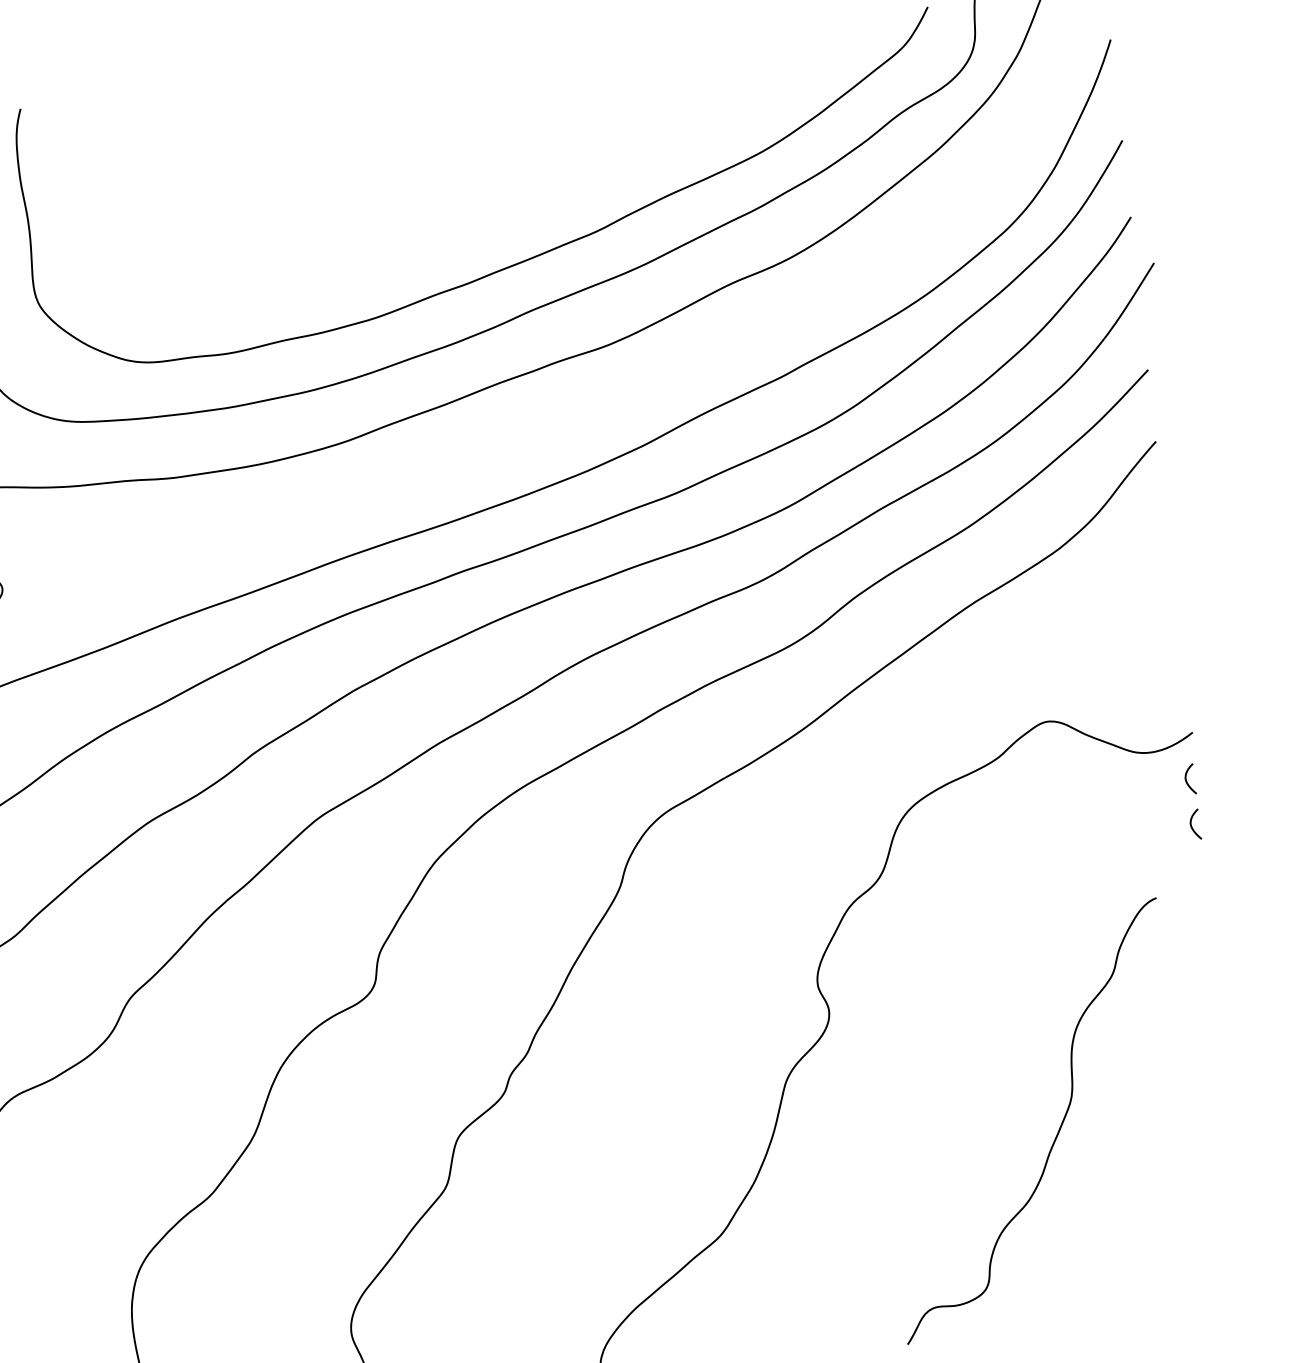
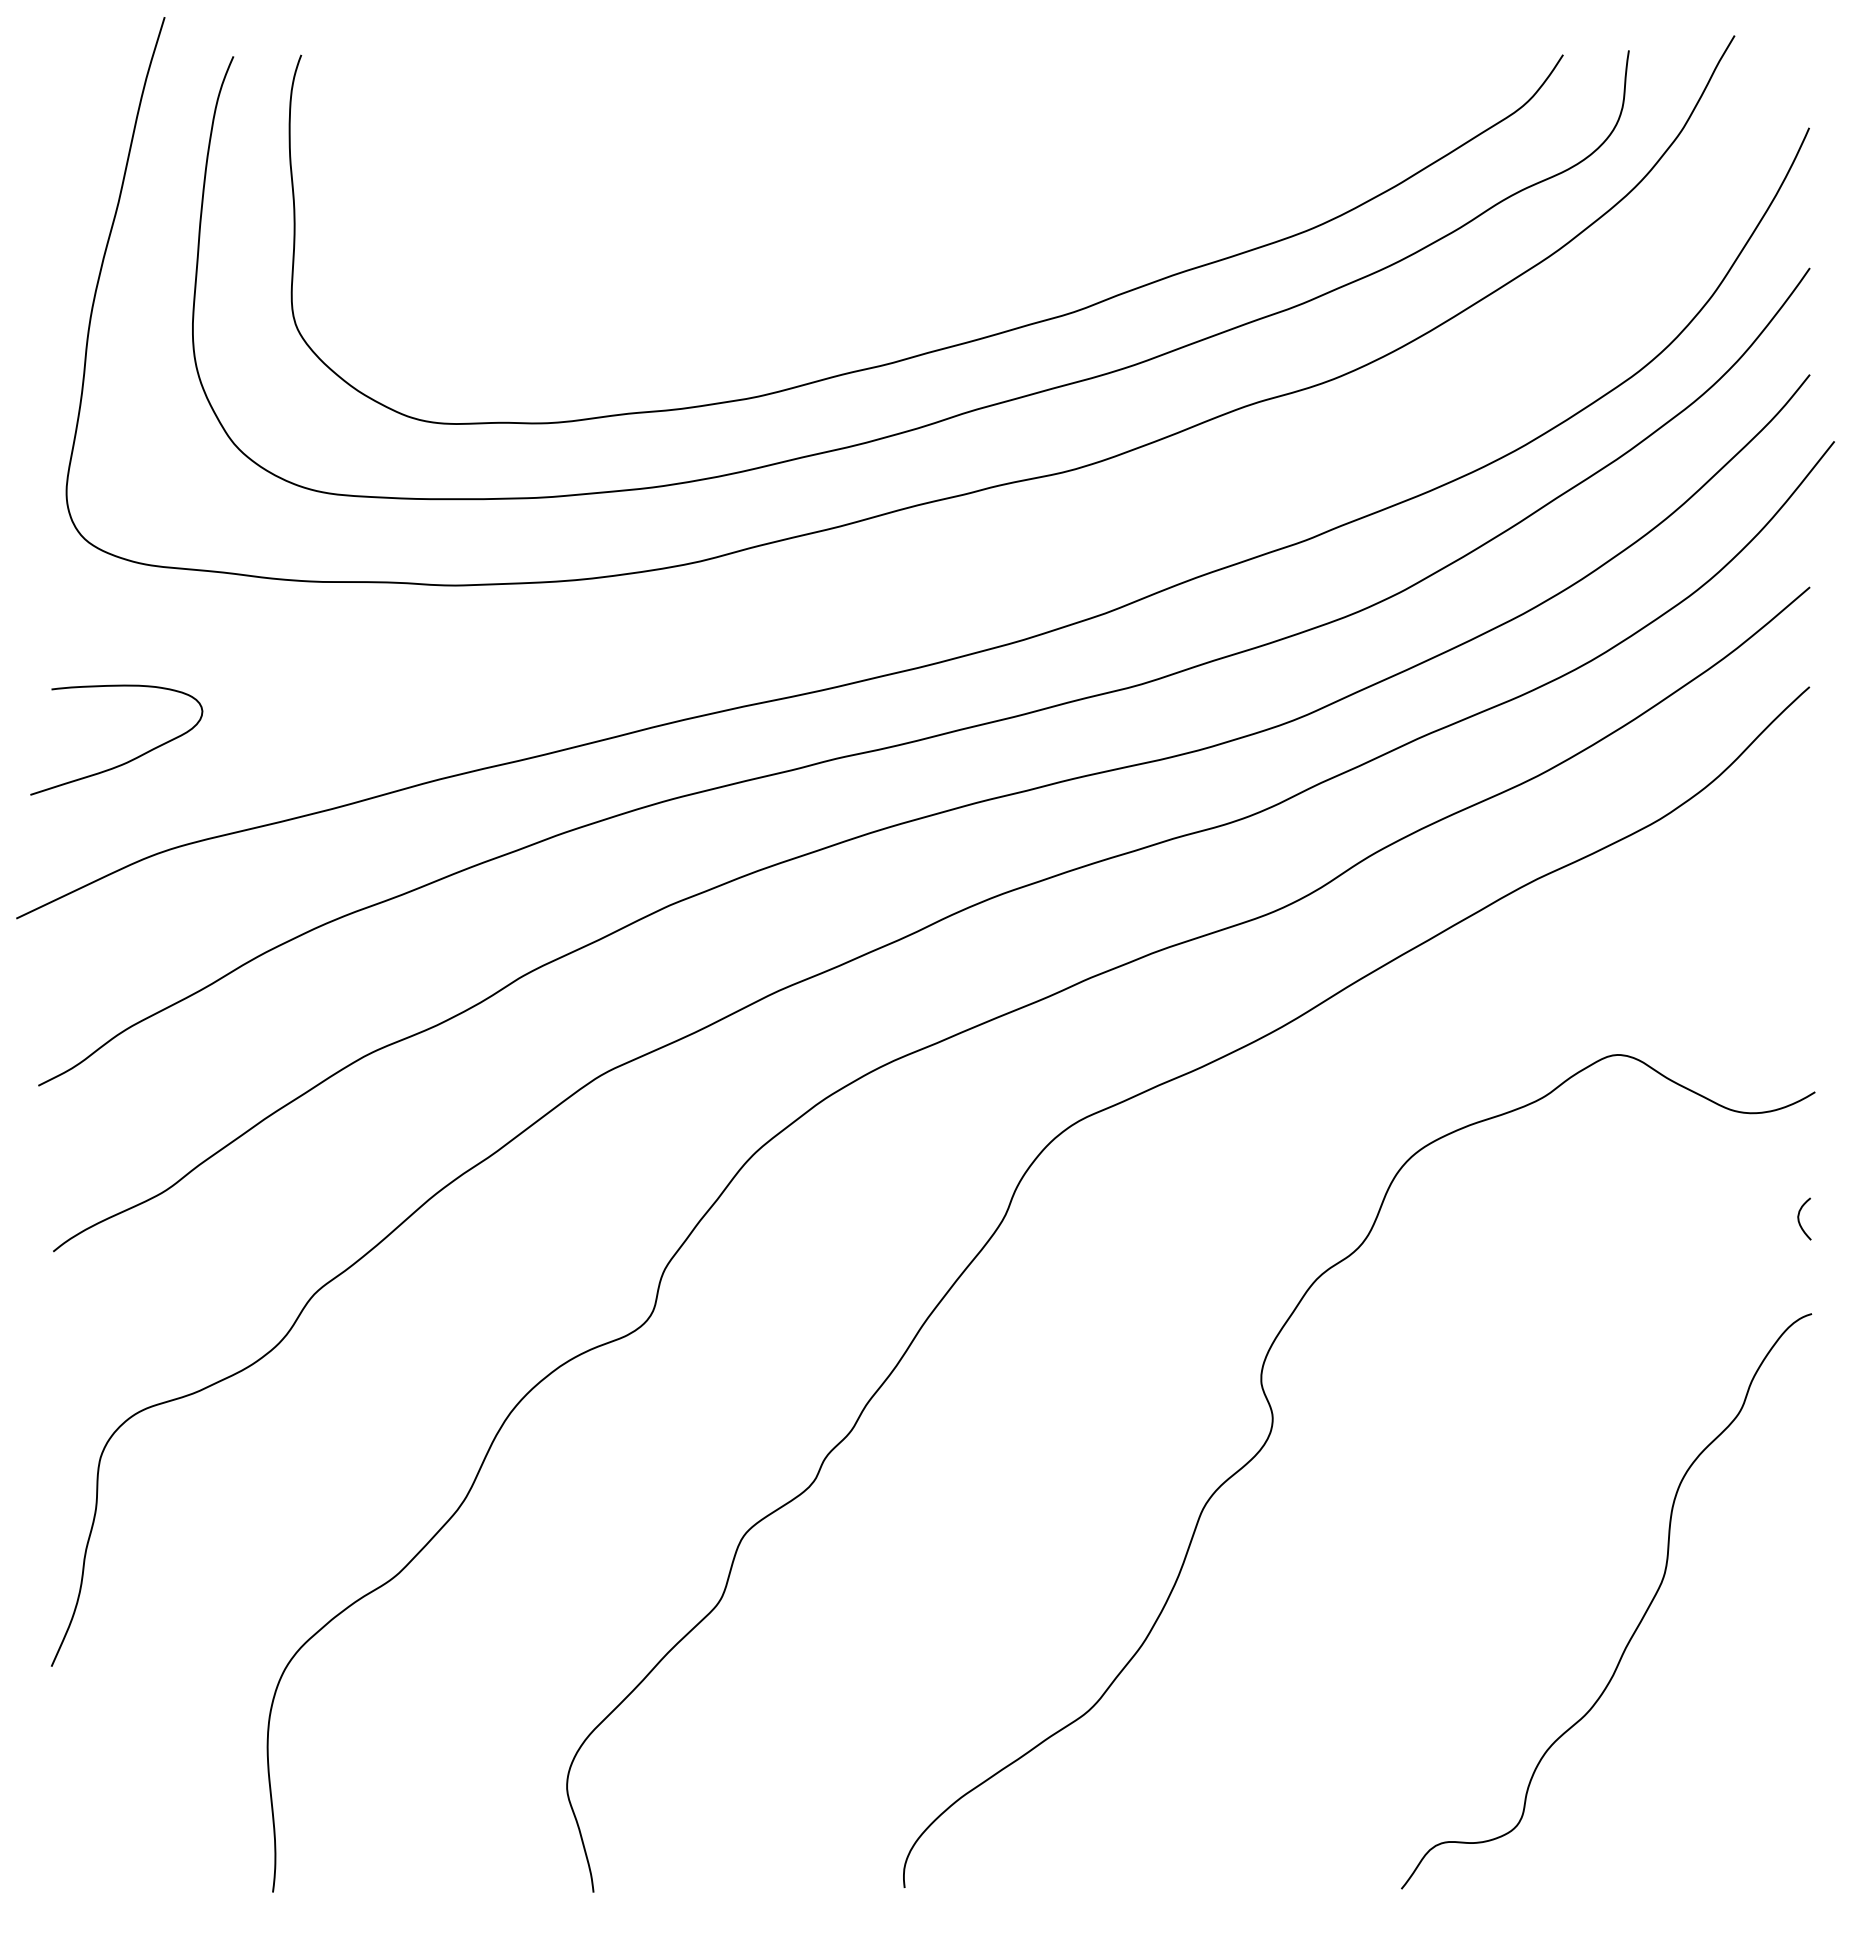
curve: (1186, 779) -> (1799, 1155), removed
curve: (1057, 1133) -> (1639, 1621), moved

